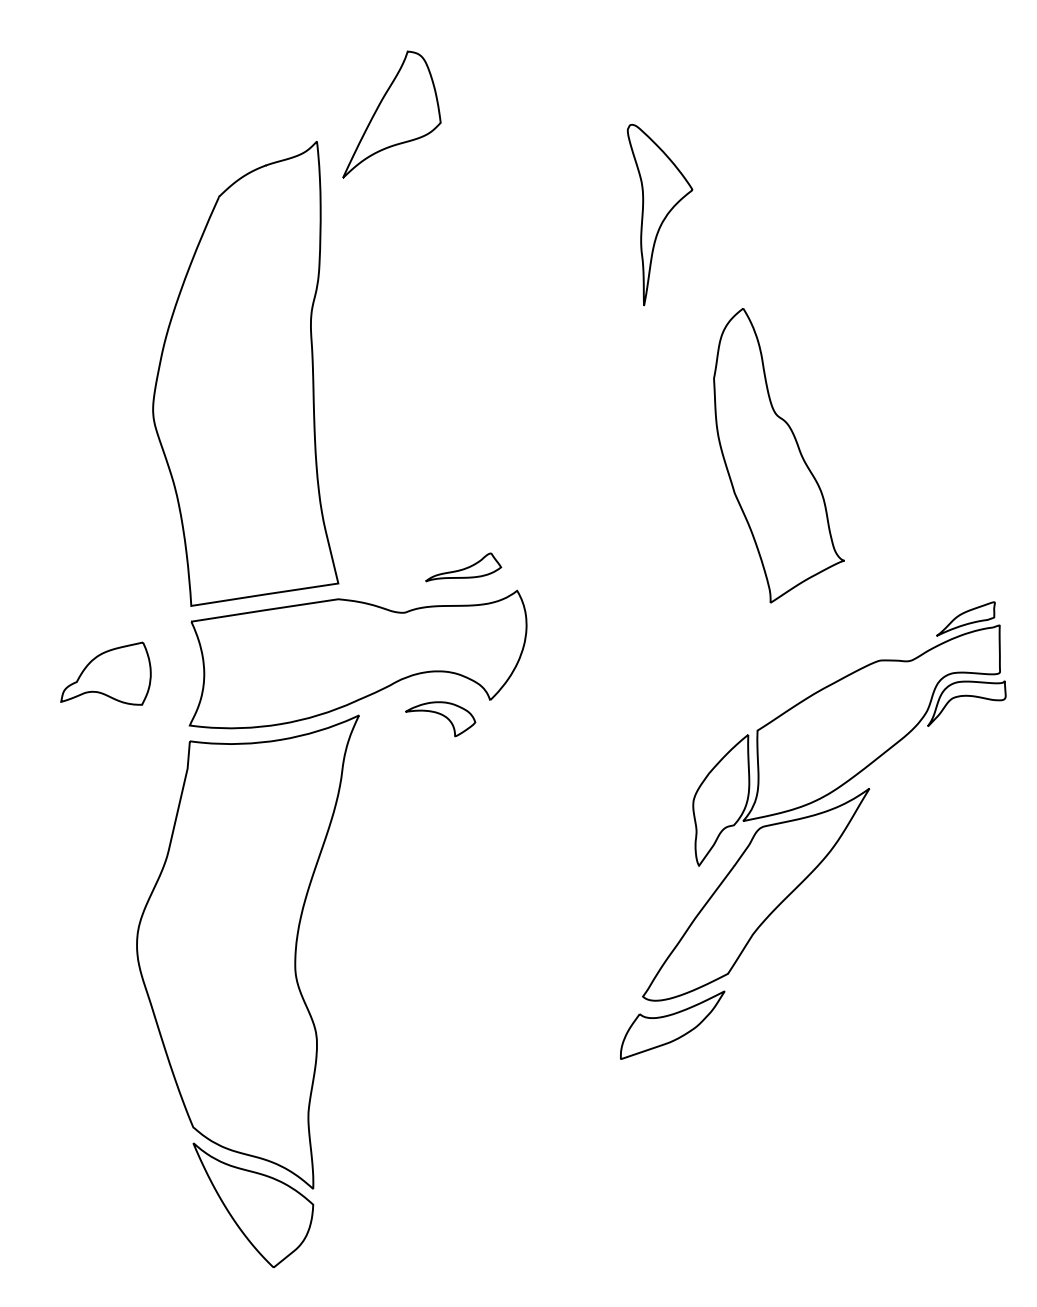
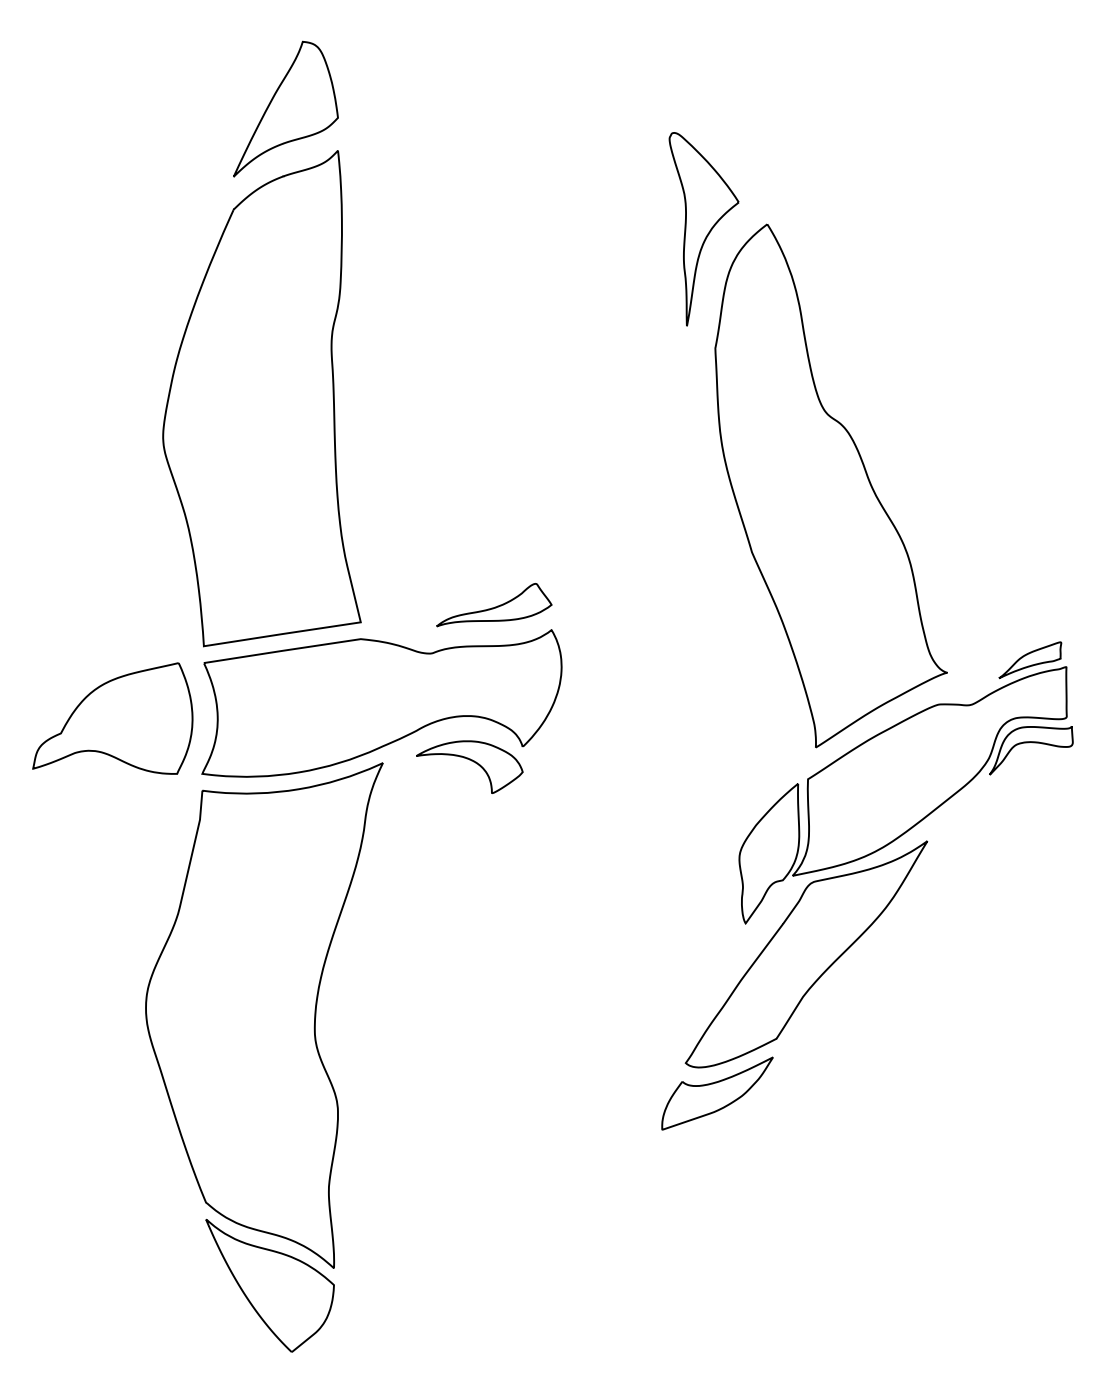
part: (391, 114) -> (285, 108), moved
part: (778, 455) -> (830, 485), size x1.67
part: (463, 567) -> (494, 605), size x1.43
part: (105, 673) -> (112, 718), size x1.67
part: (440, 718) -> (469, 766), size x1.43

